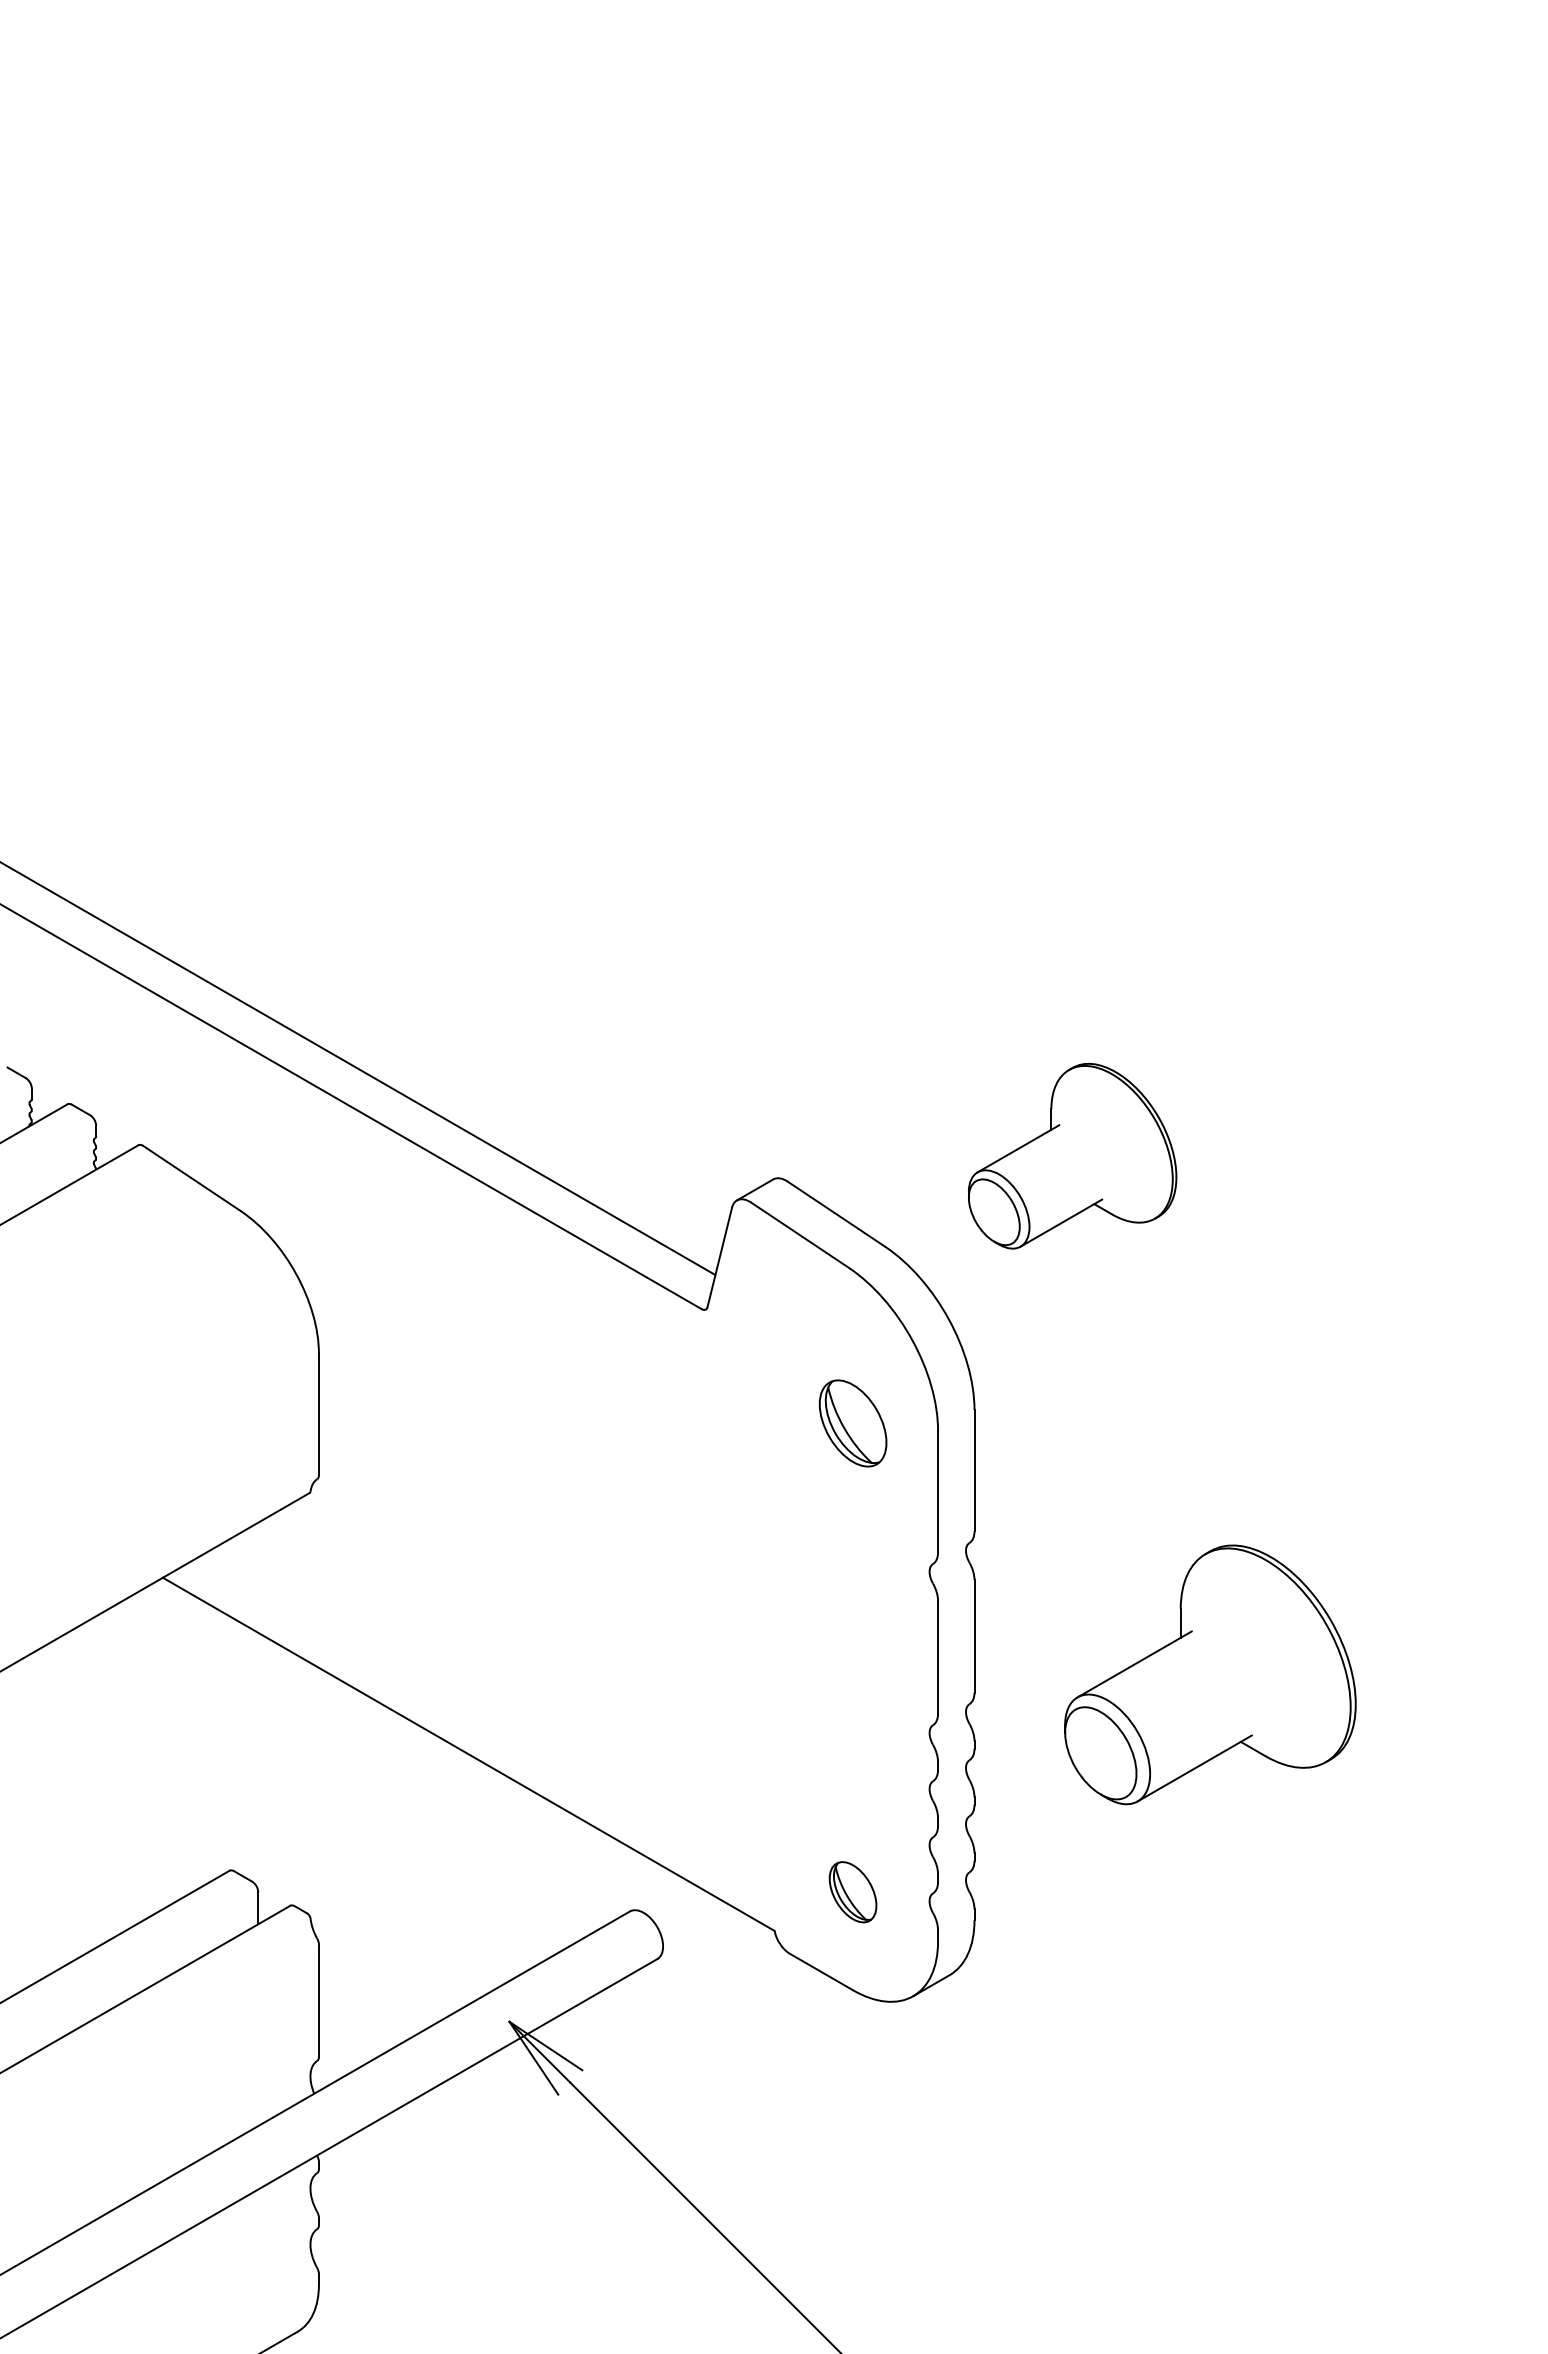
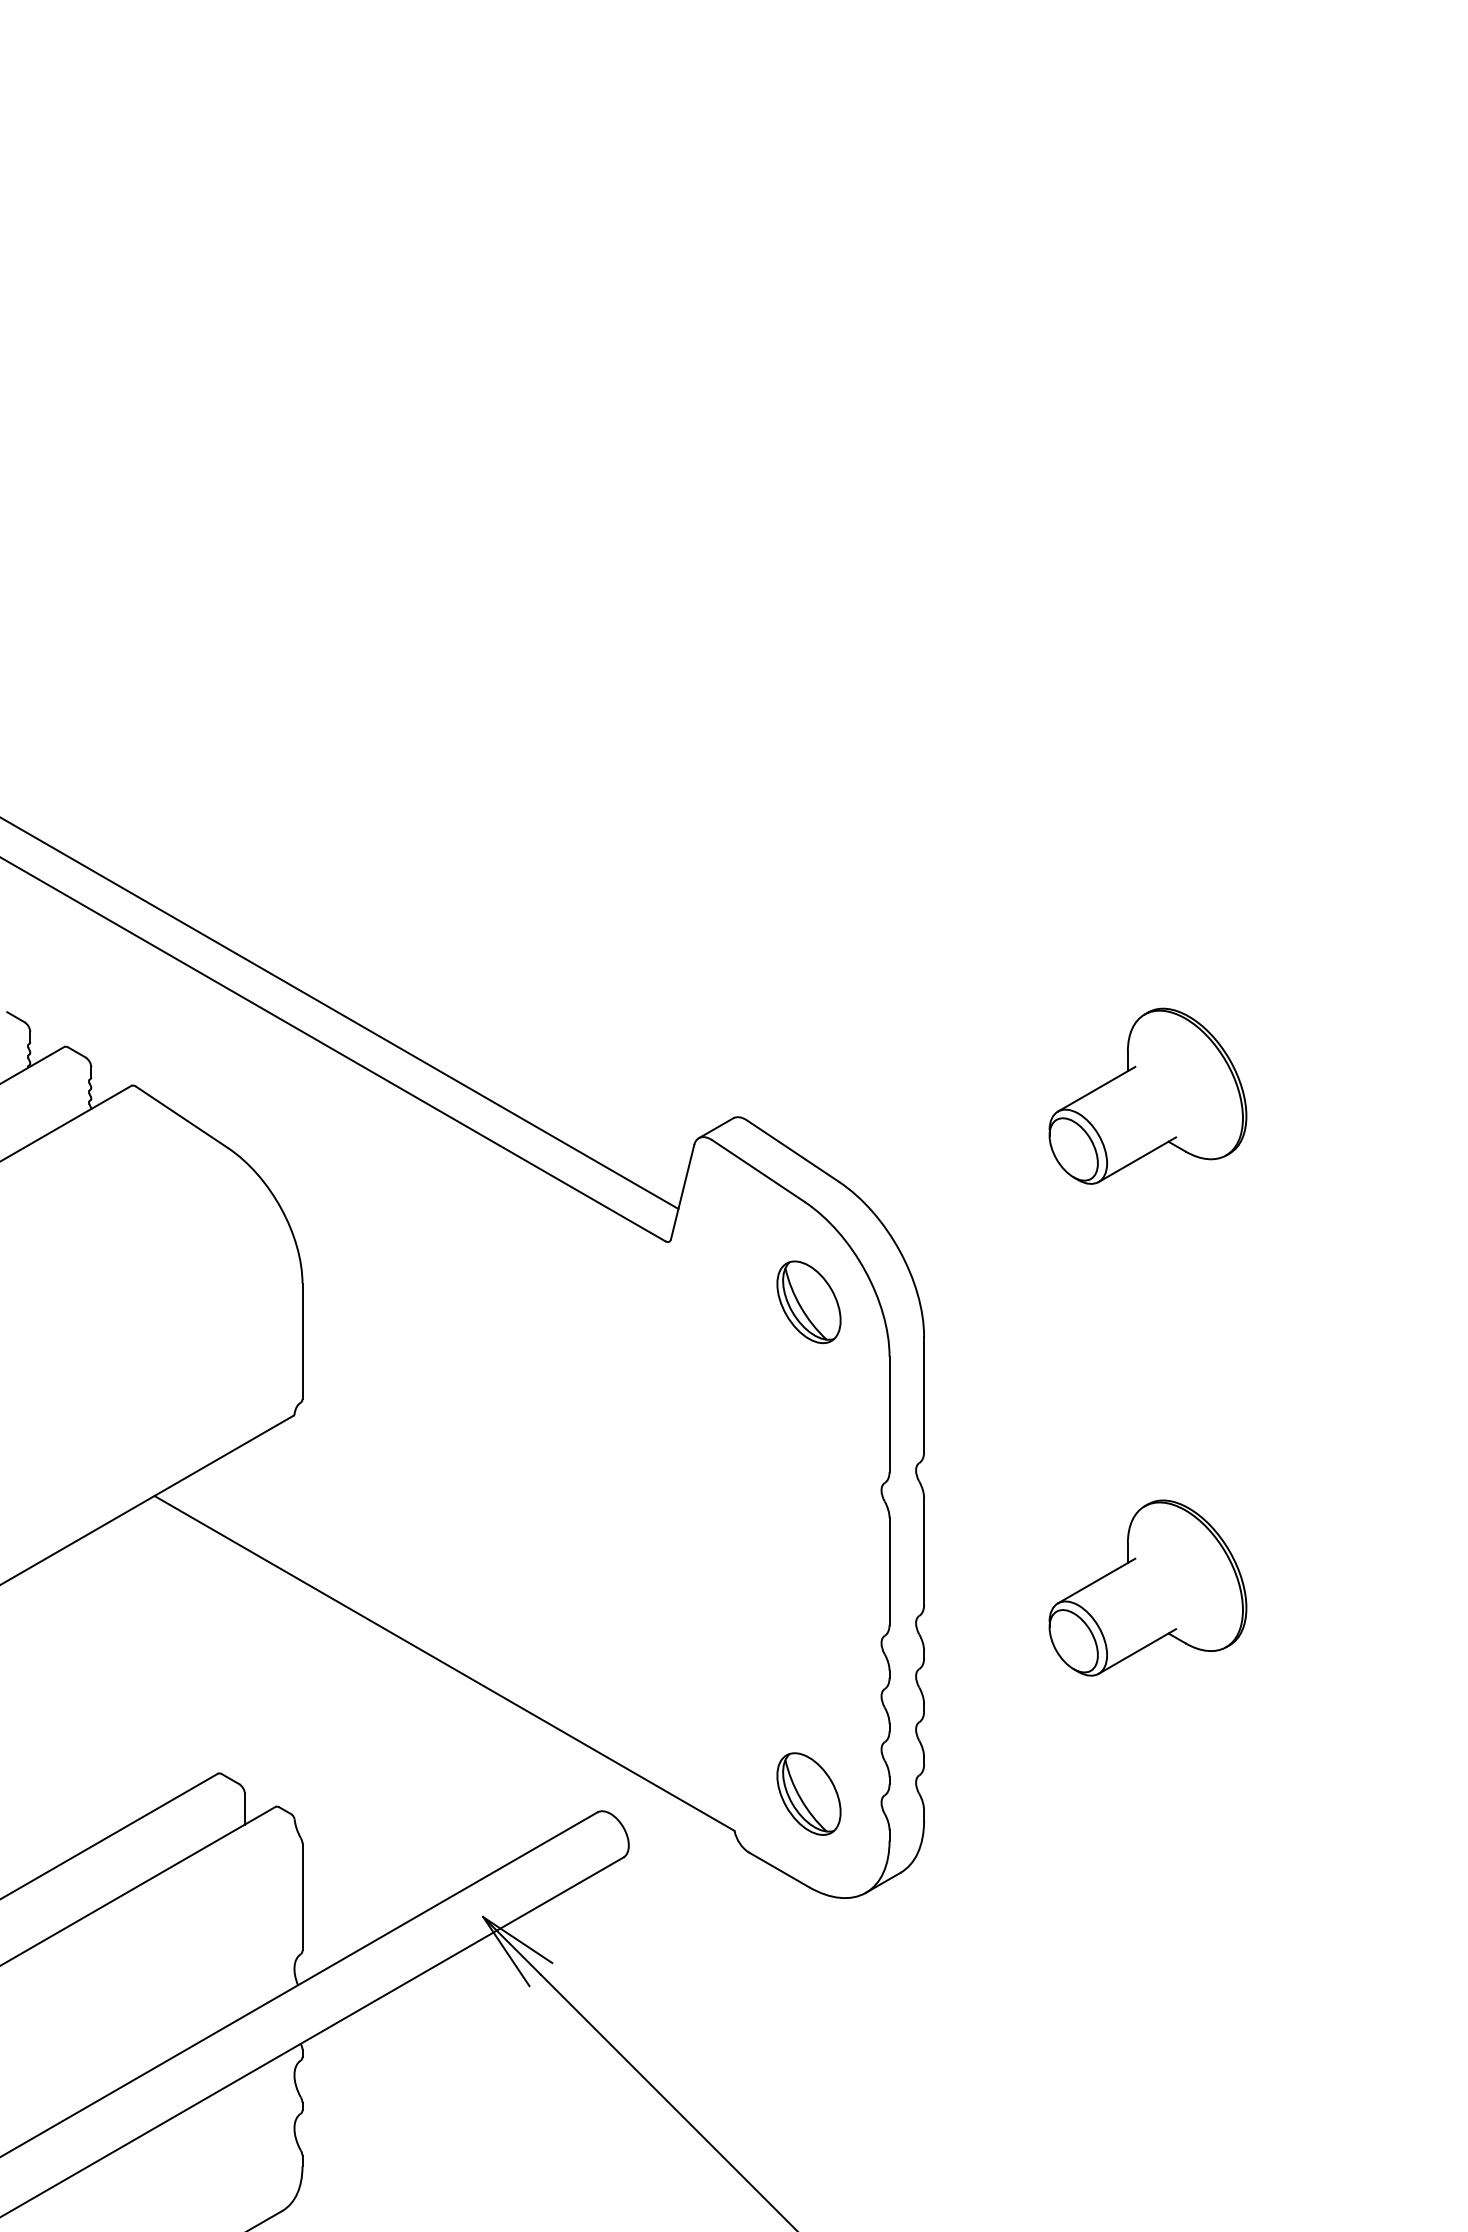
part: (1072, 1156) -> (1147, 1096), moved
part: (852, 1423) -> (808, 1302), moved
part: (1210, 1674) -> (1147, 1587), size x0.71
part: (852, 1892) -> (808, 1794), size x1.43

